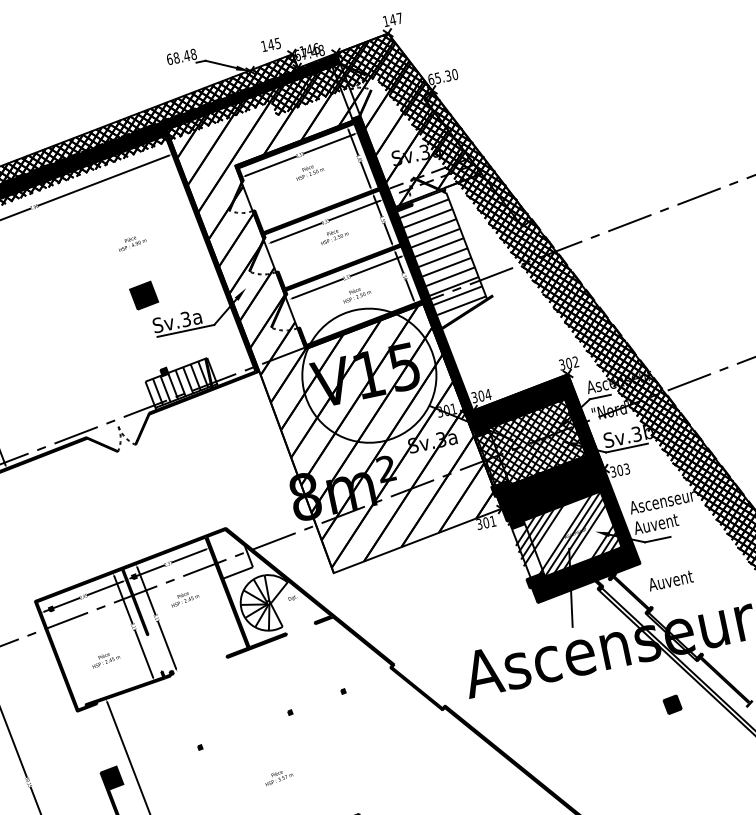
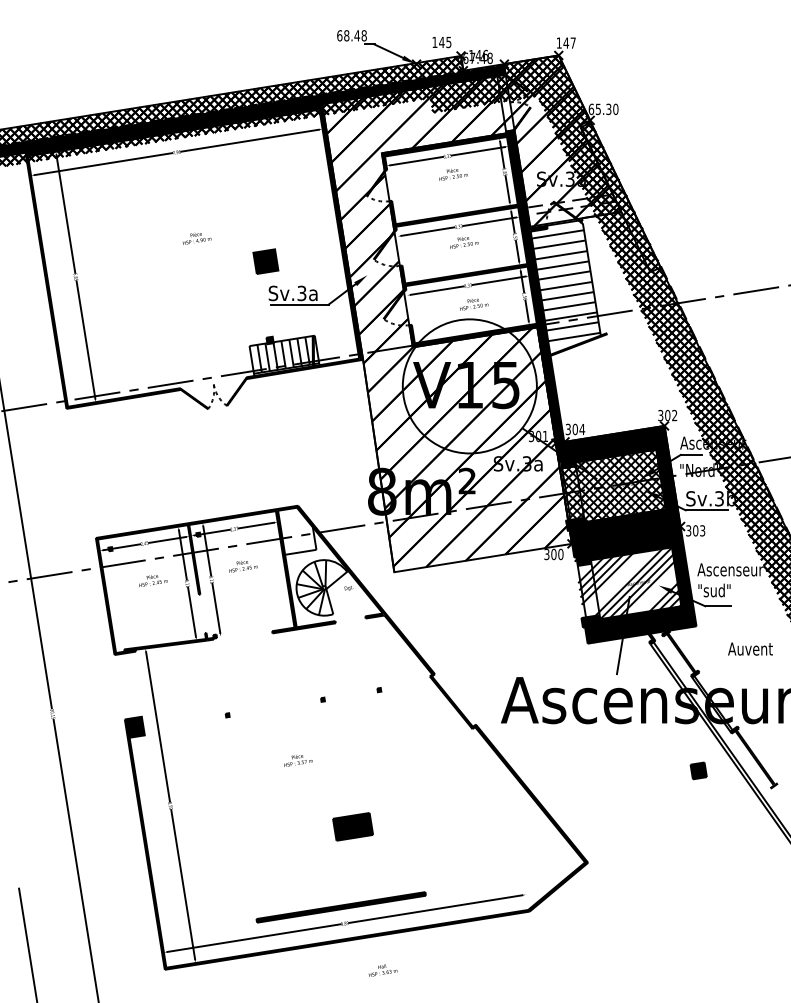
text: (131, 242) -> (196, 238), moved
text: (492, 521) -> (560, 554), 301 -> 300
text: (655, 523) -> (719, 590), Auvent -> "sud"
text: (670, 580) -> (750, 648), moved
text: (106, 660) -> (153, 581), moved

